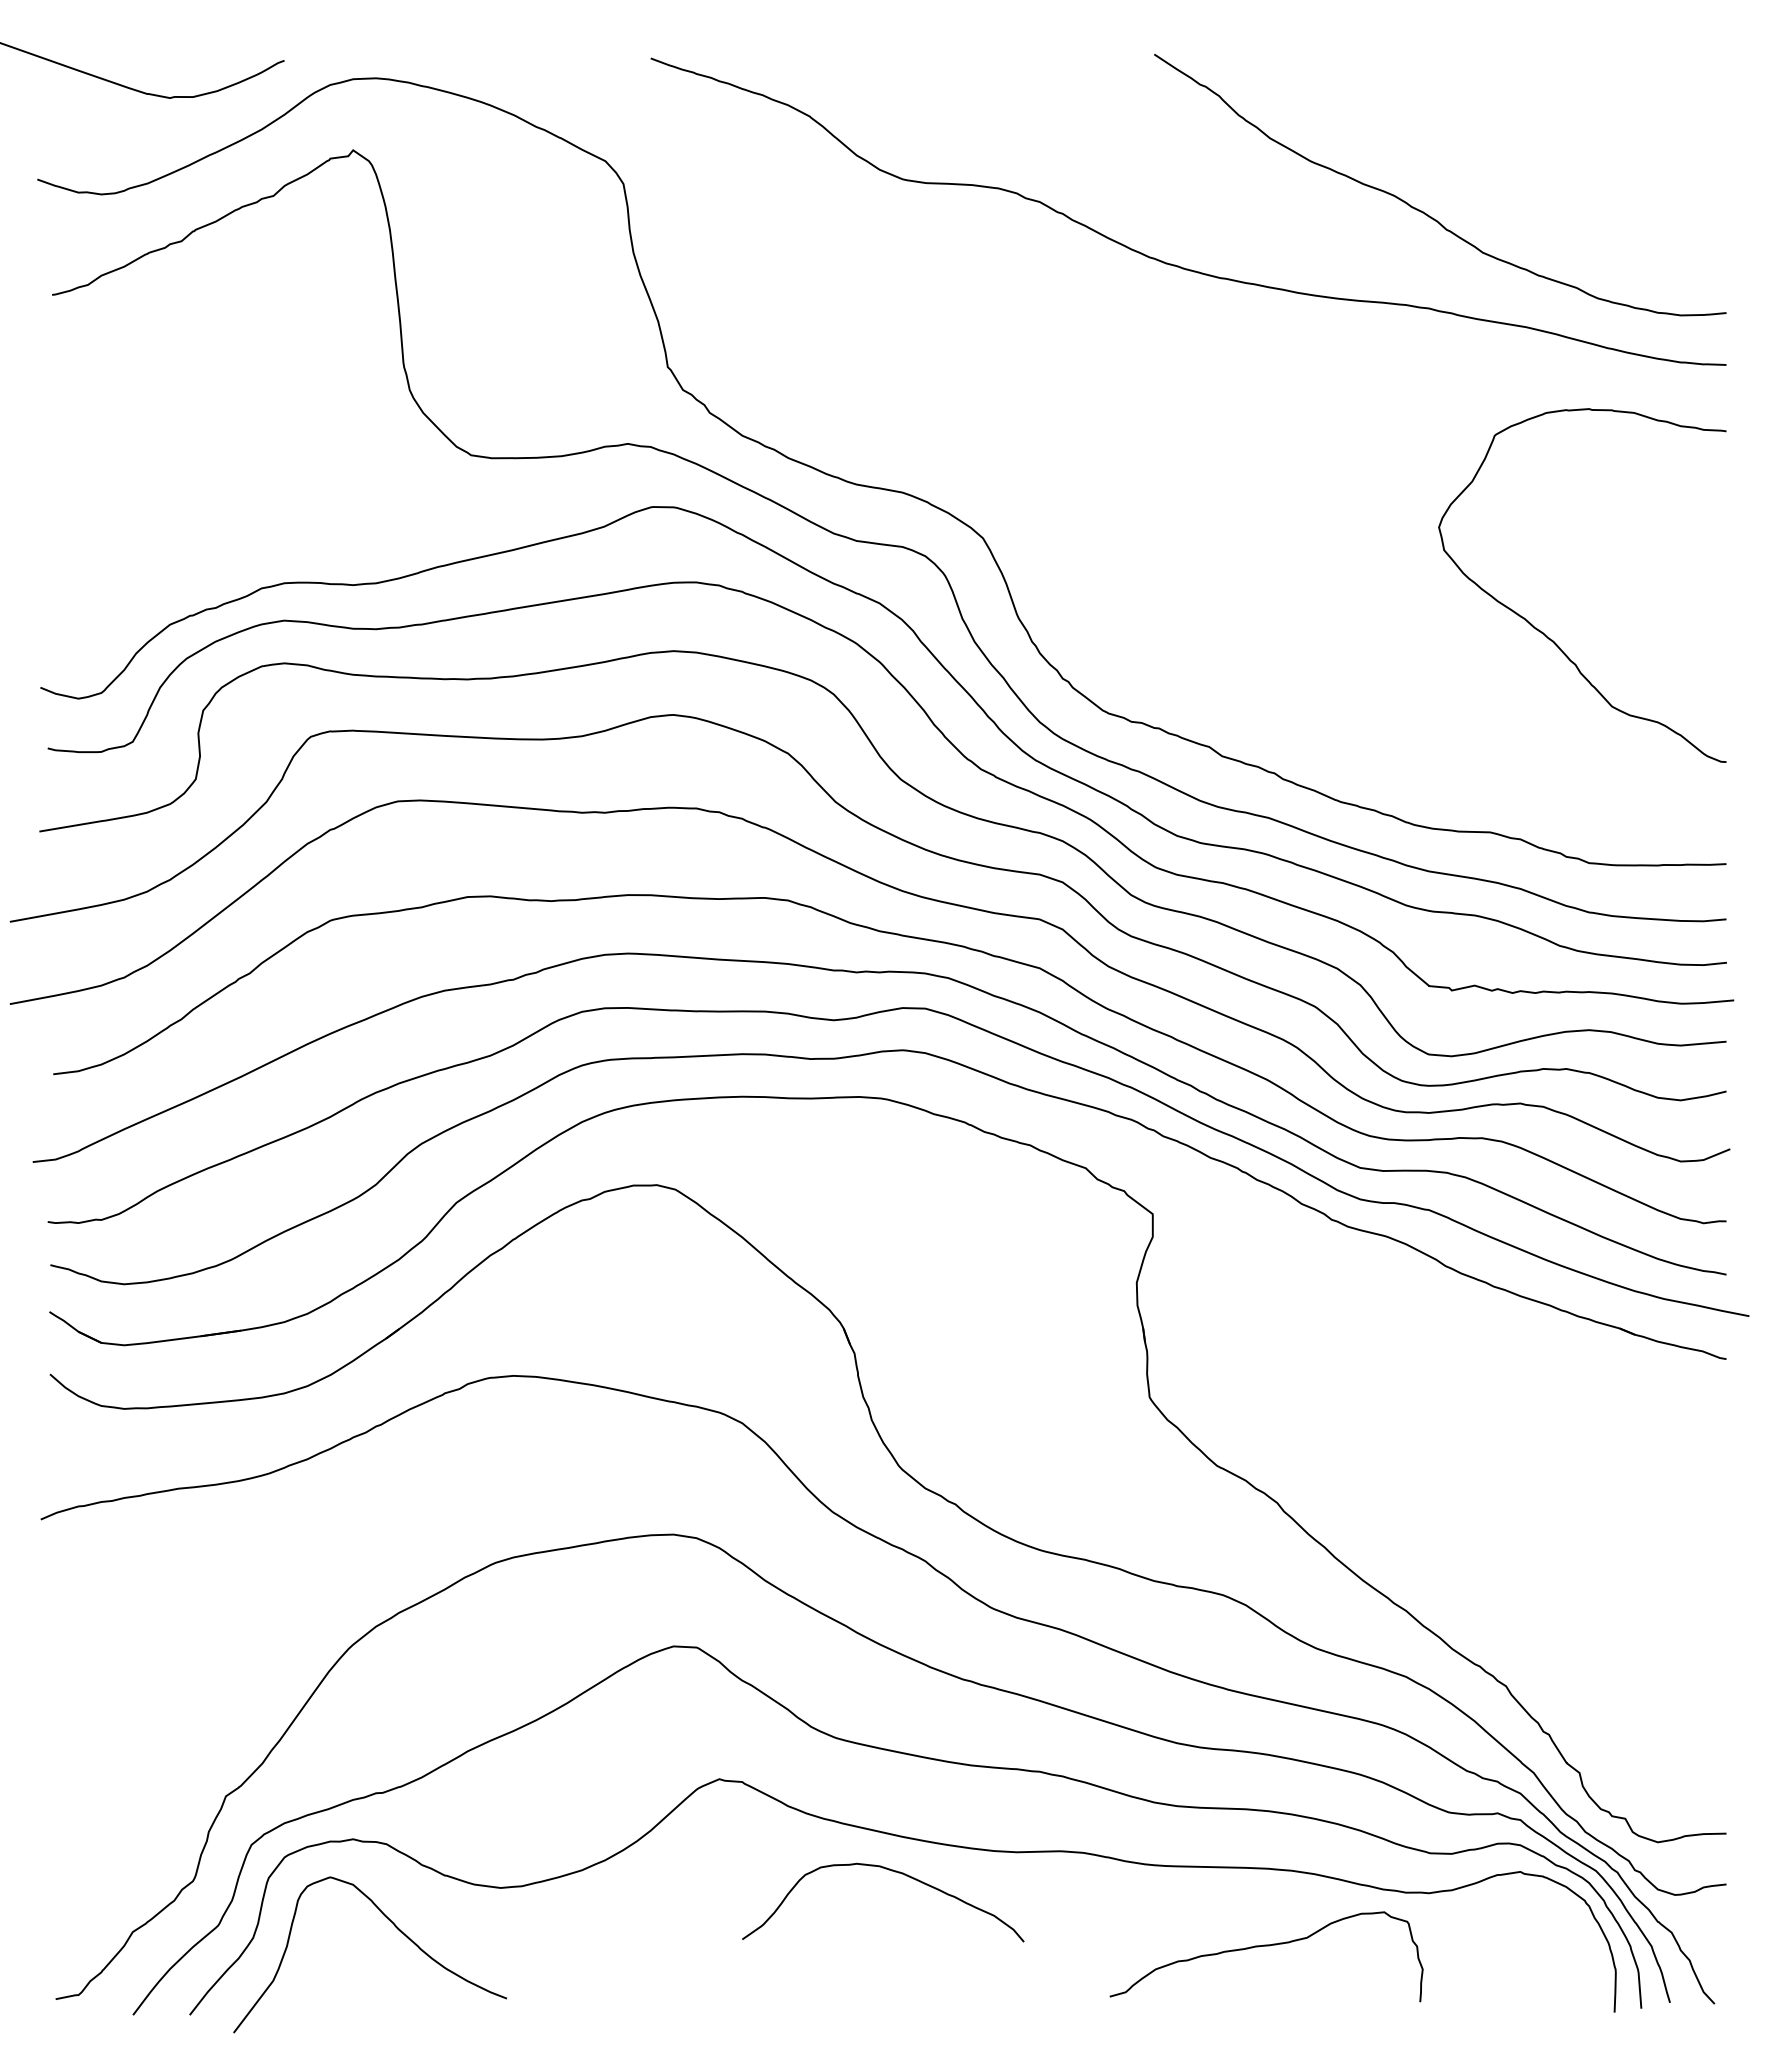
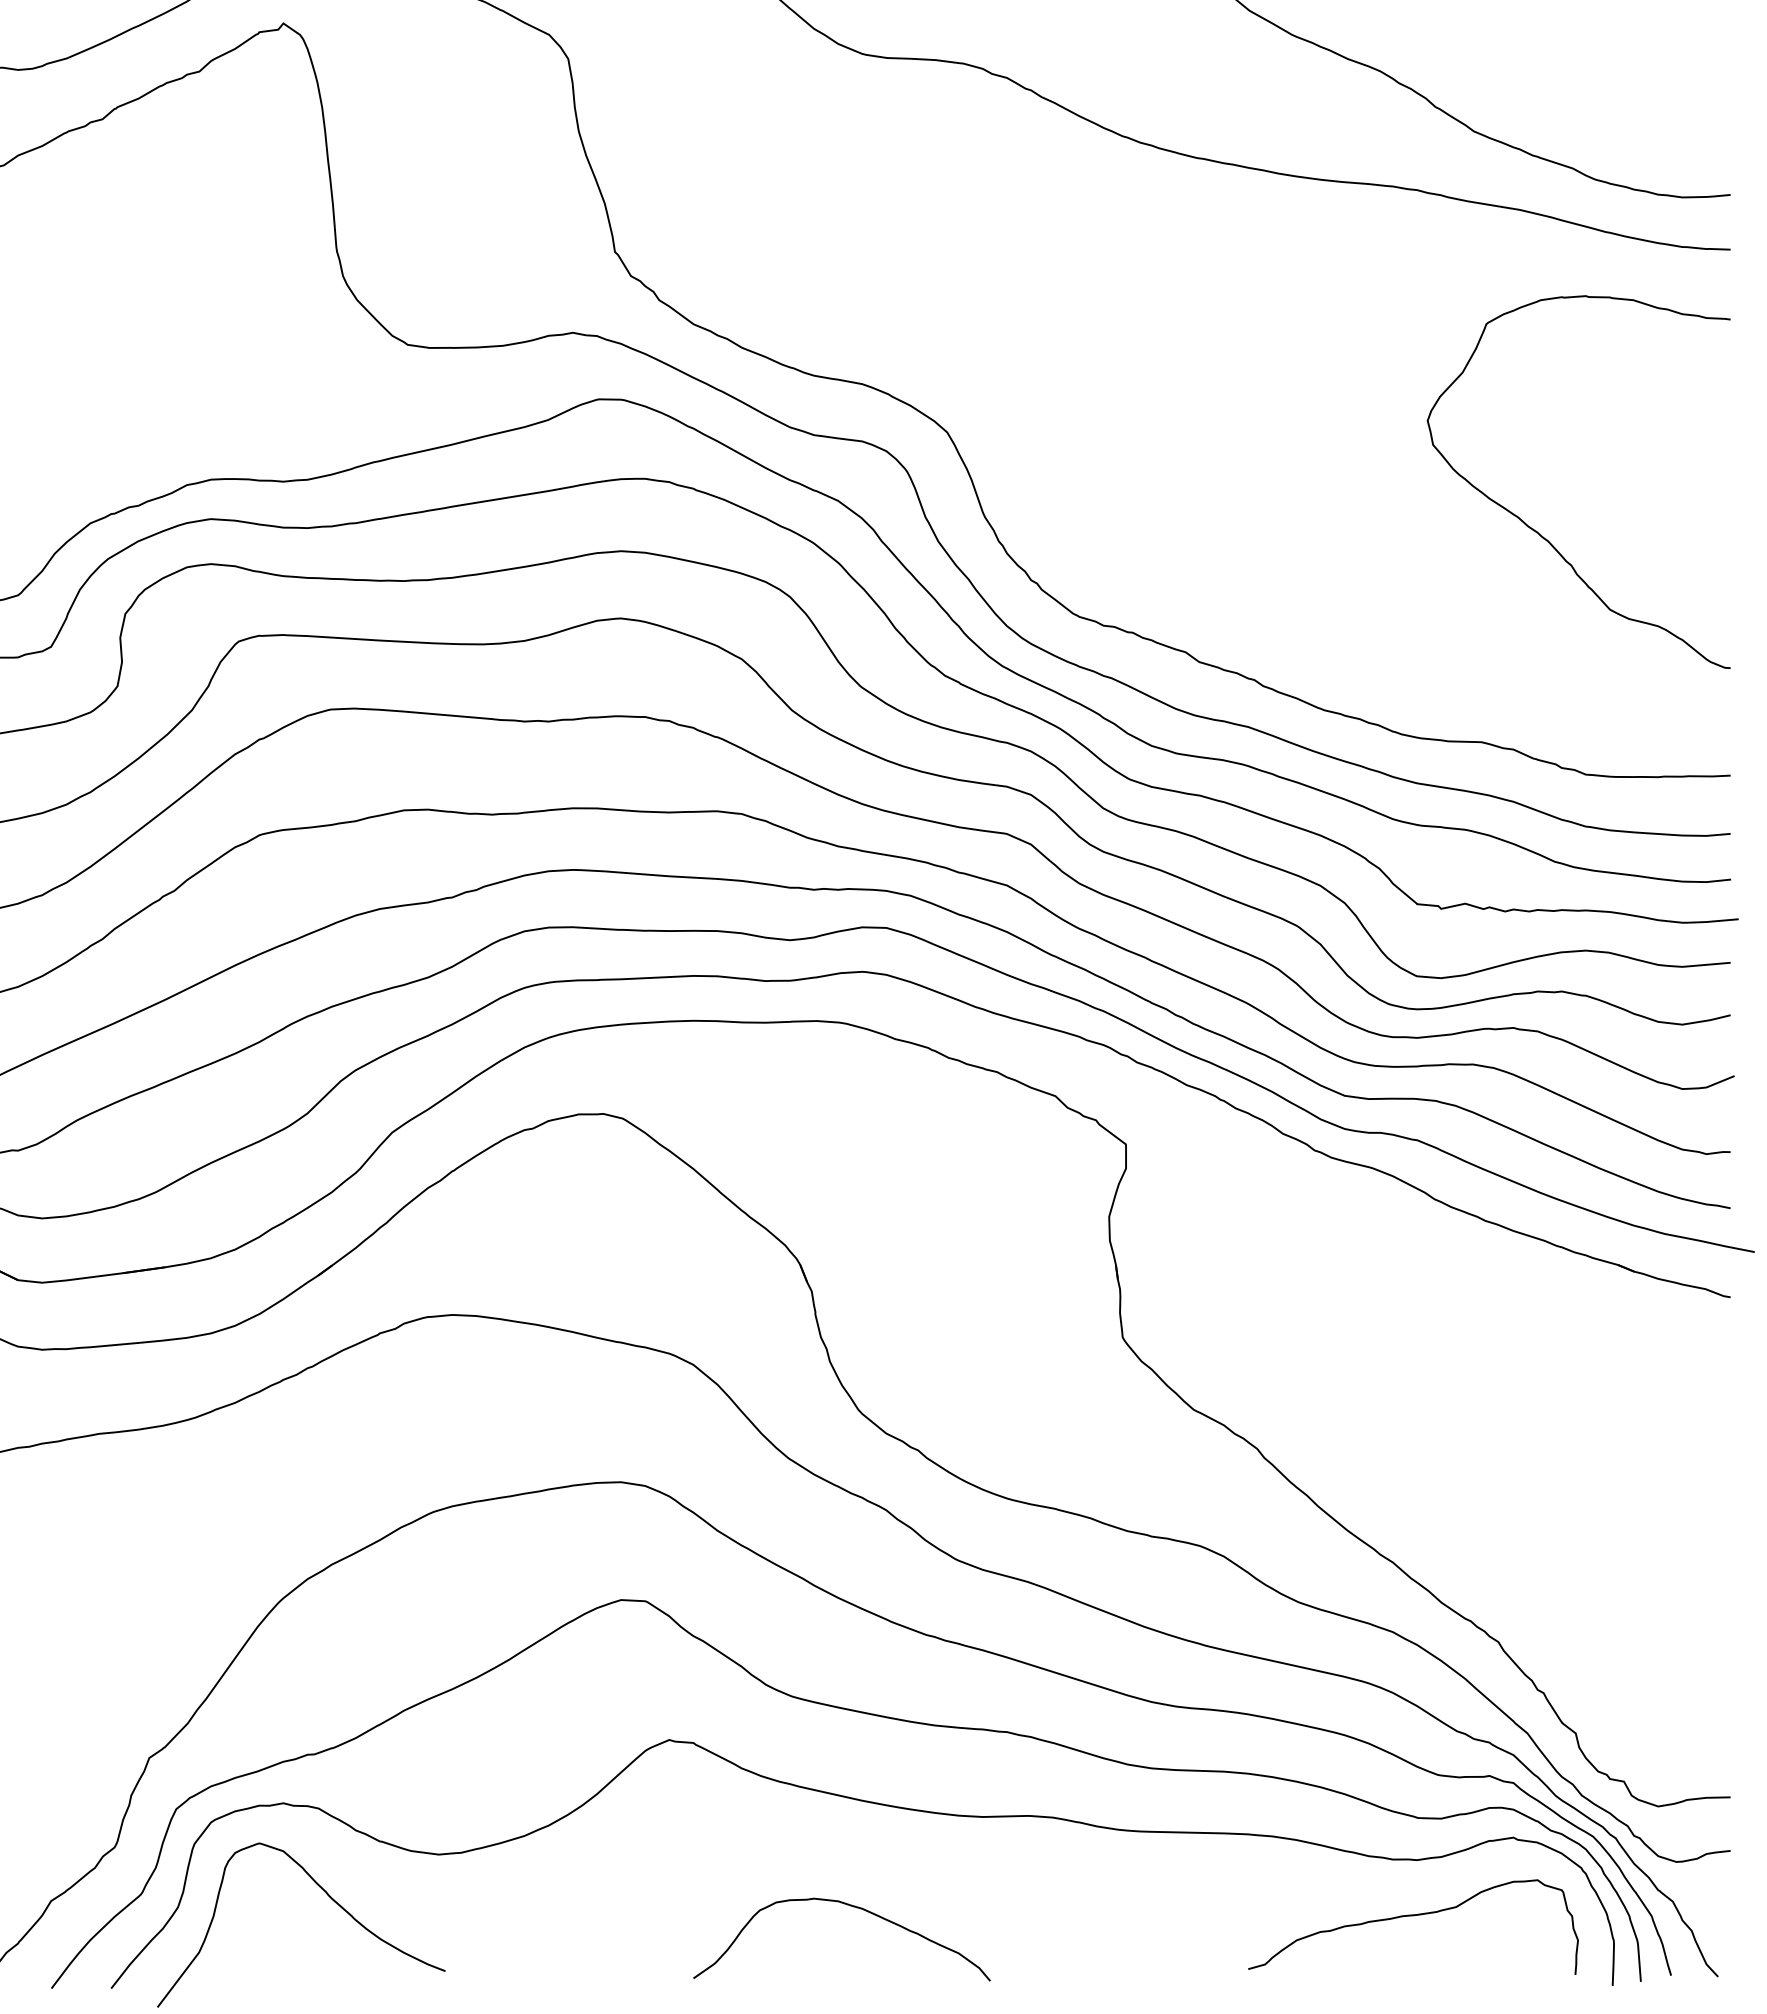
curve: (891, 1871) -> (850, 1906), moved
curve: (1266, 1946) -> (1413, 1916), moved

